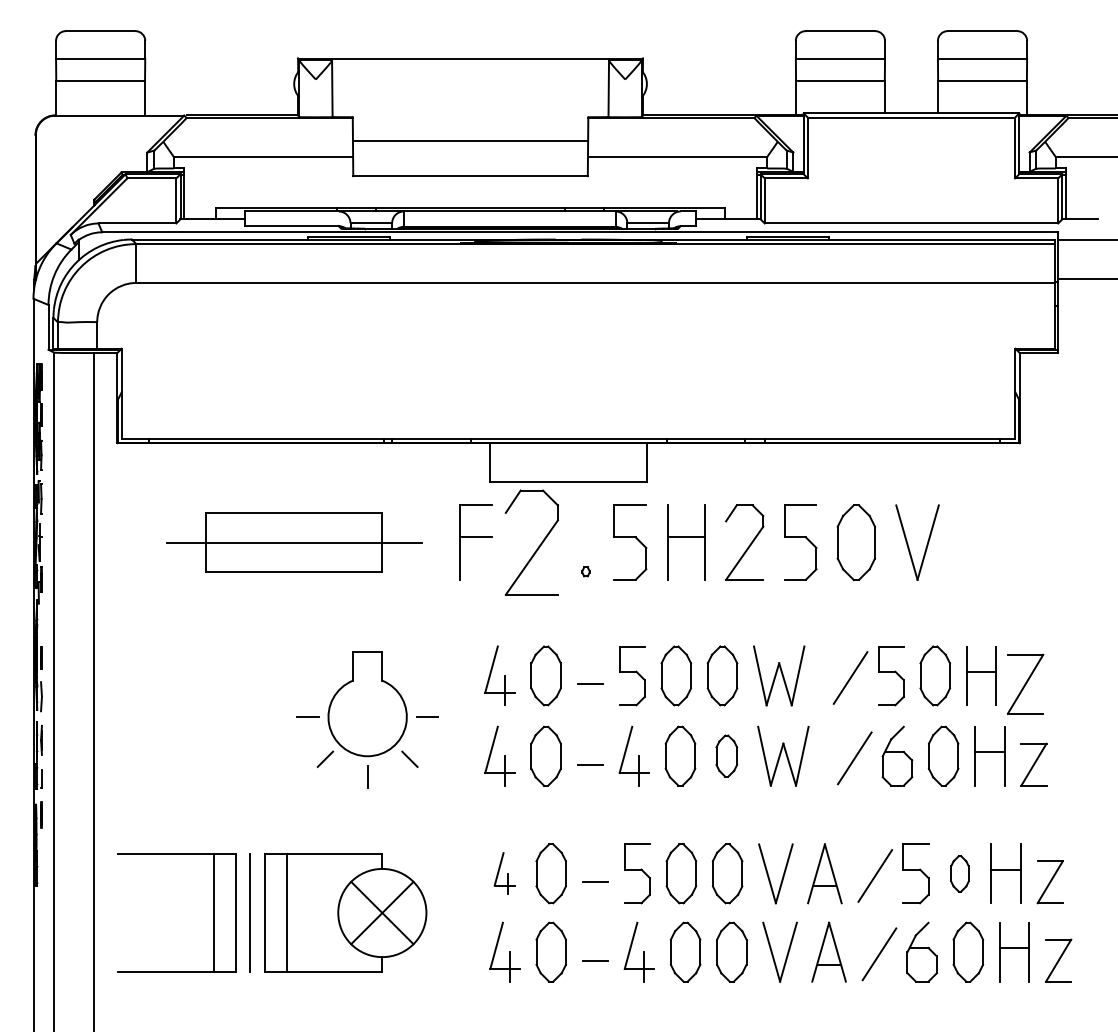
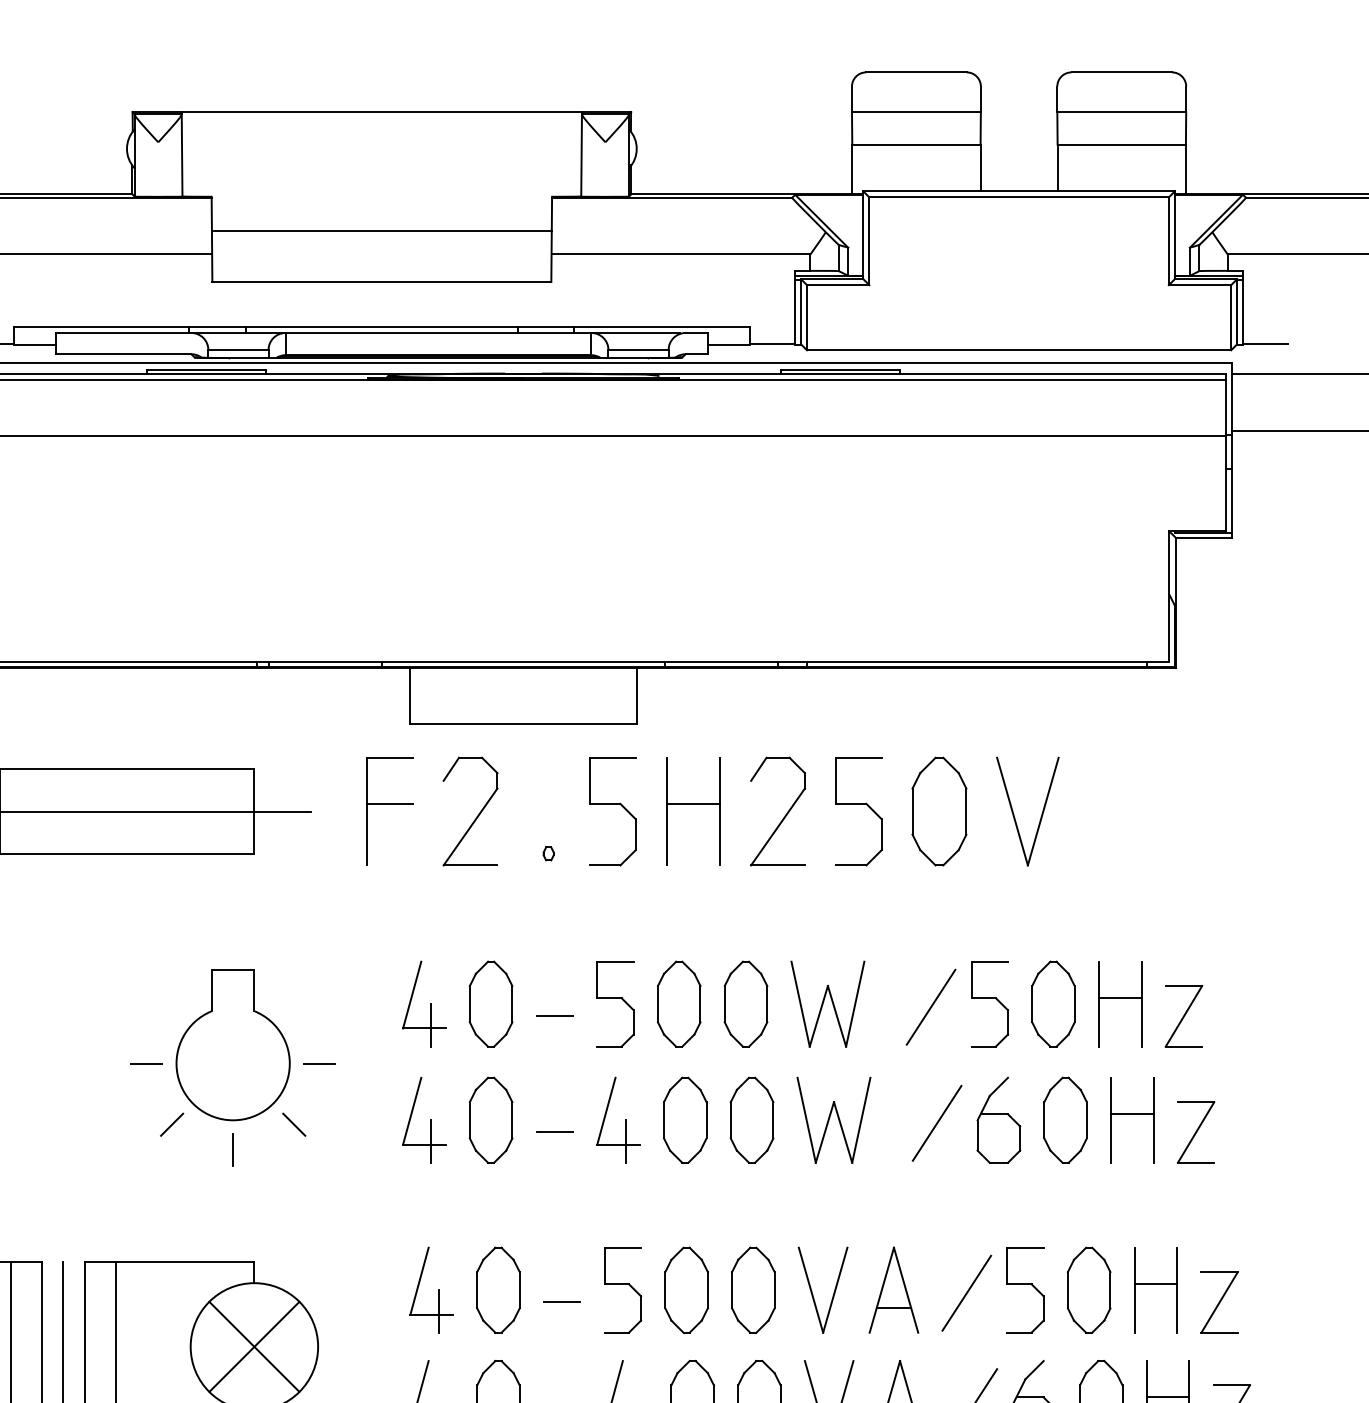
part: (531, 542) -> (469, 811), size x0.71
part: (1025, 684) -> (1183, 1016), size x0.71
part: (726, 755) -> (751, 1119), size x1.43
part: (504, 873) -> (430, 1289), size x1.43
part: (959, 873) -> (1088, 1289), size x1.67

